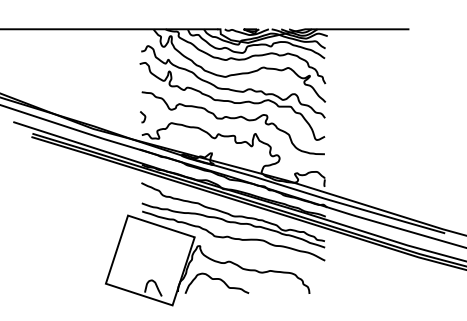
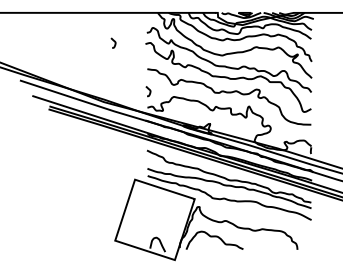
curve: (105, 63) -> (114, 43), added

